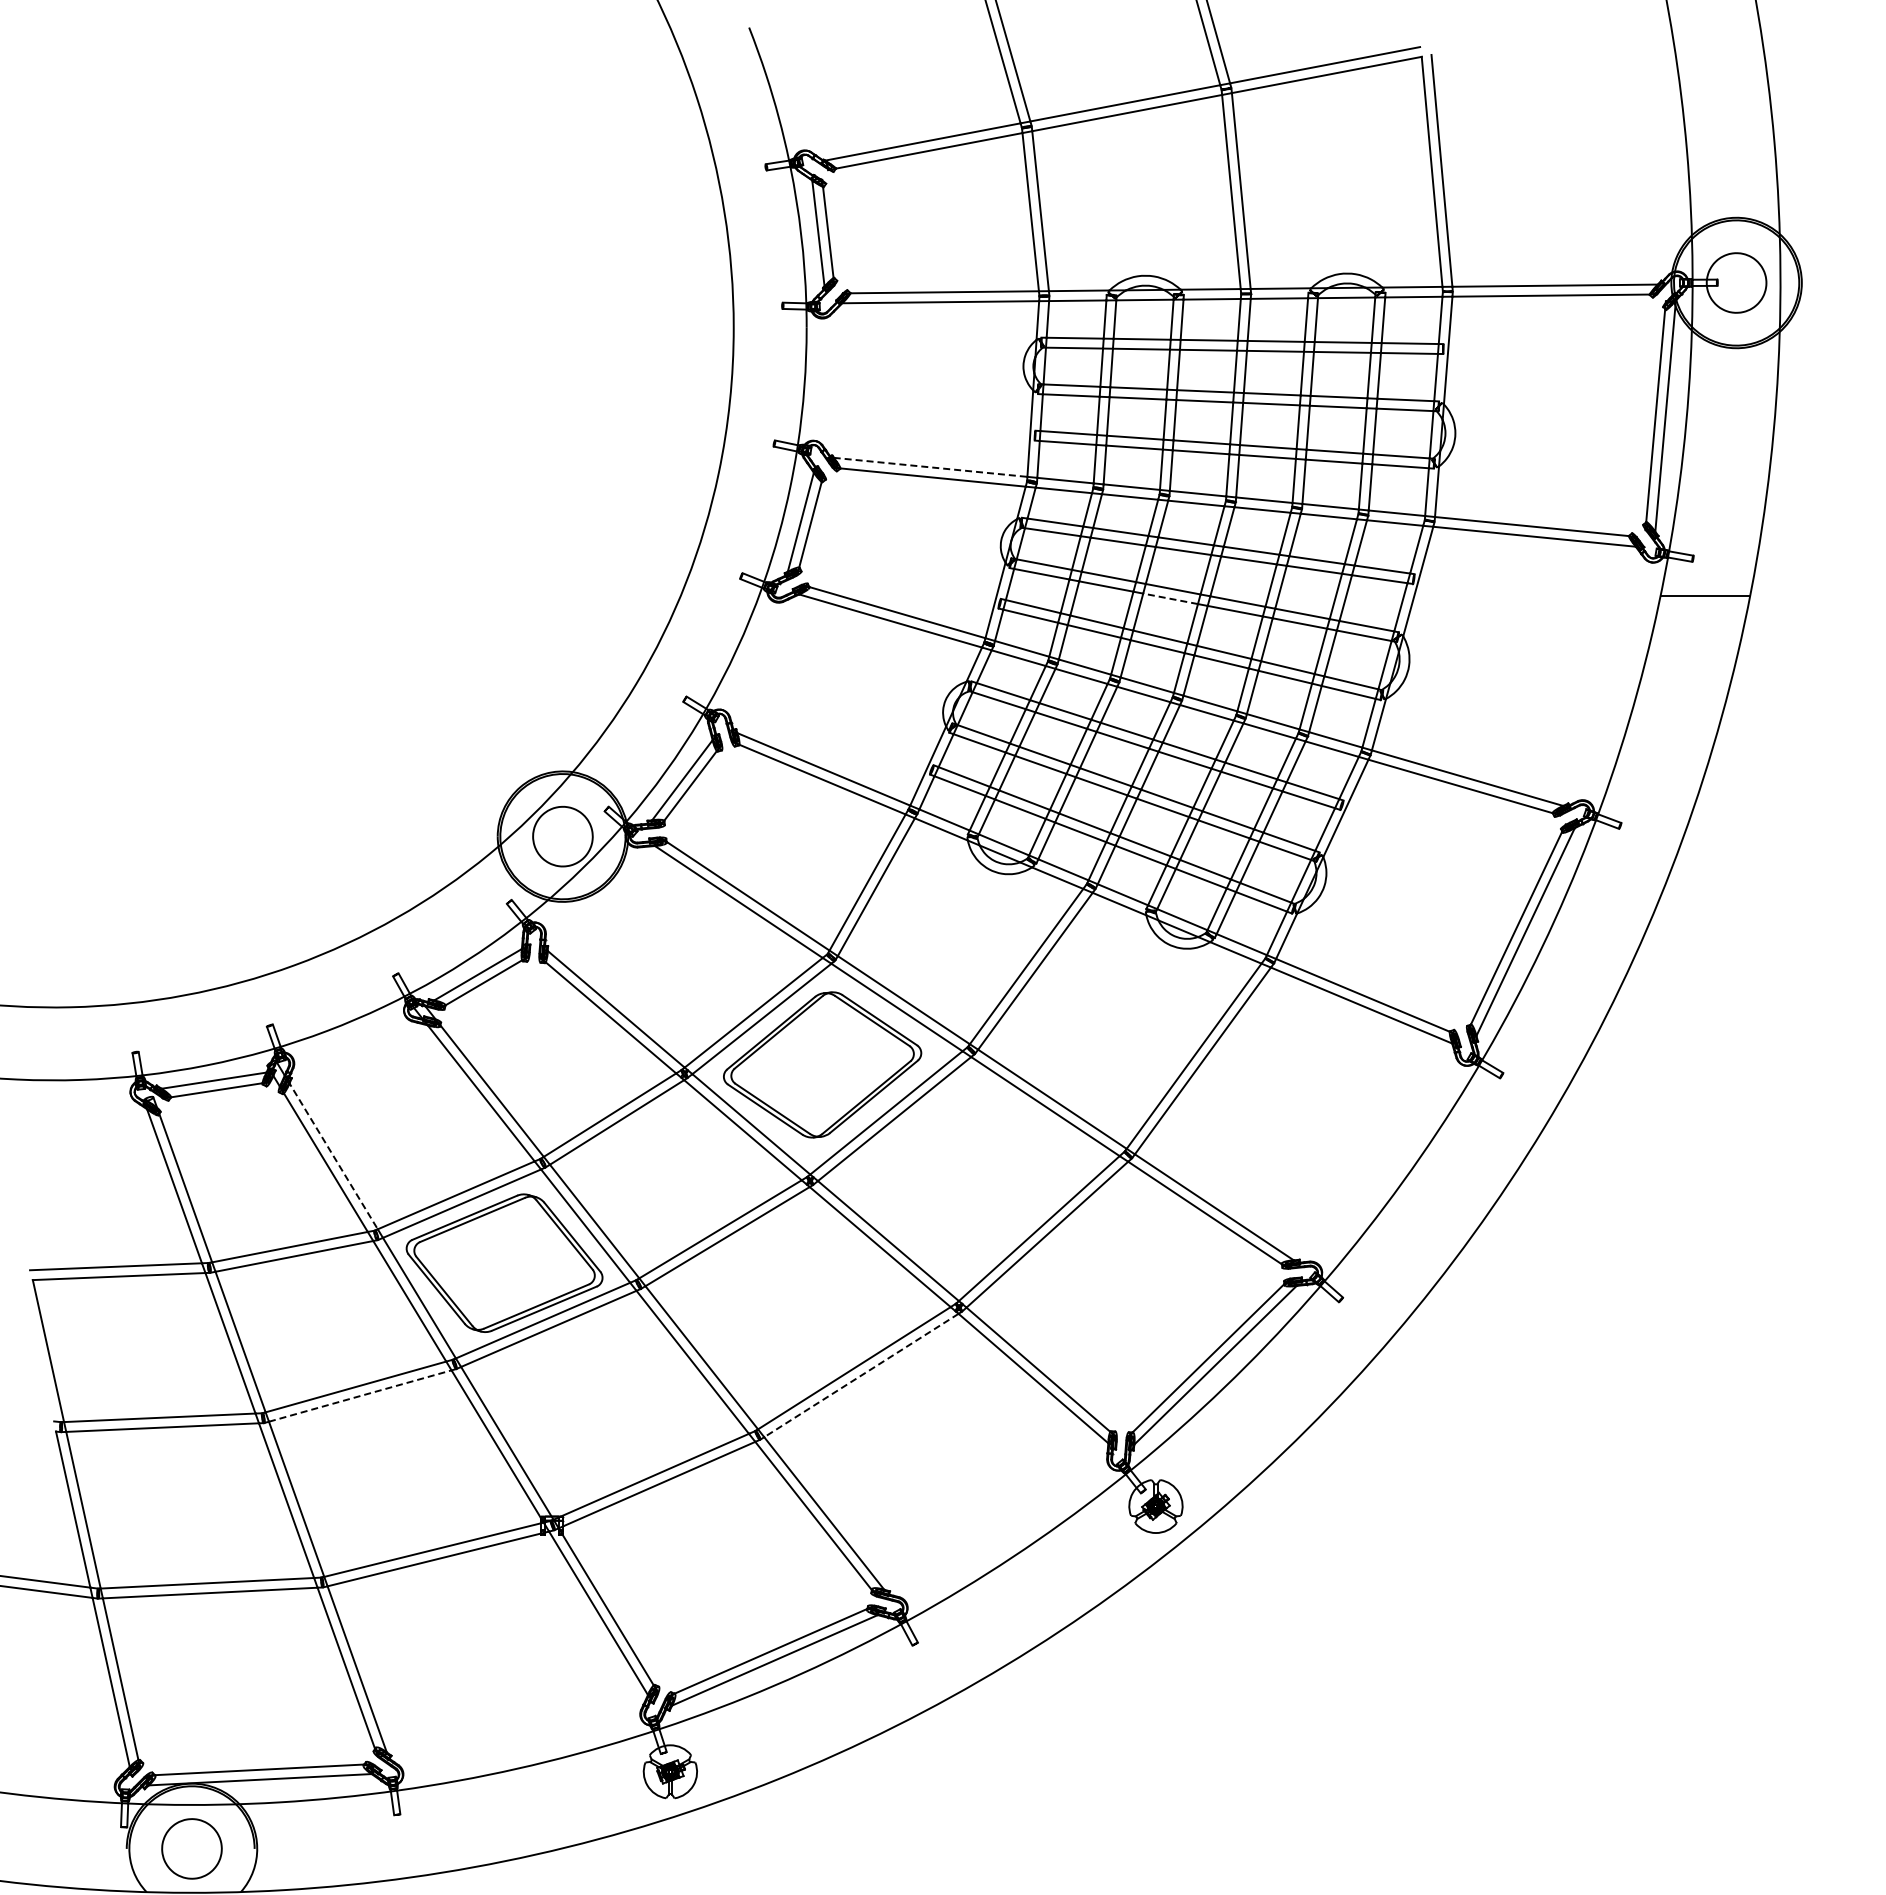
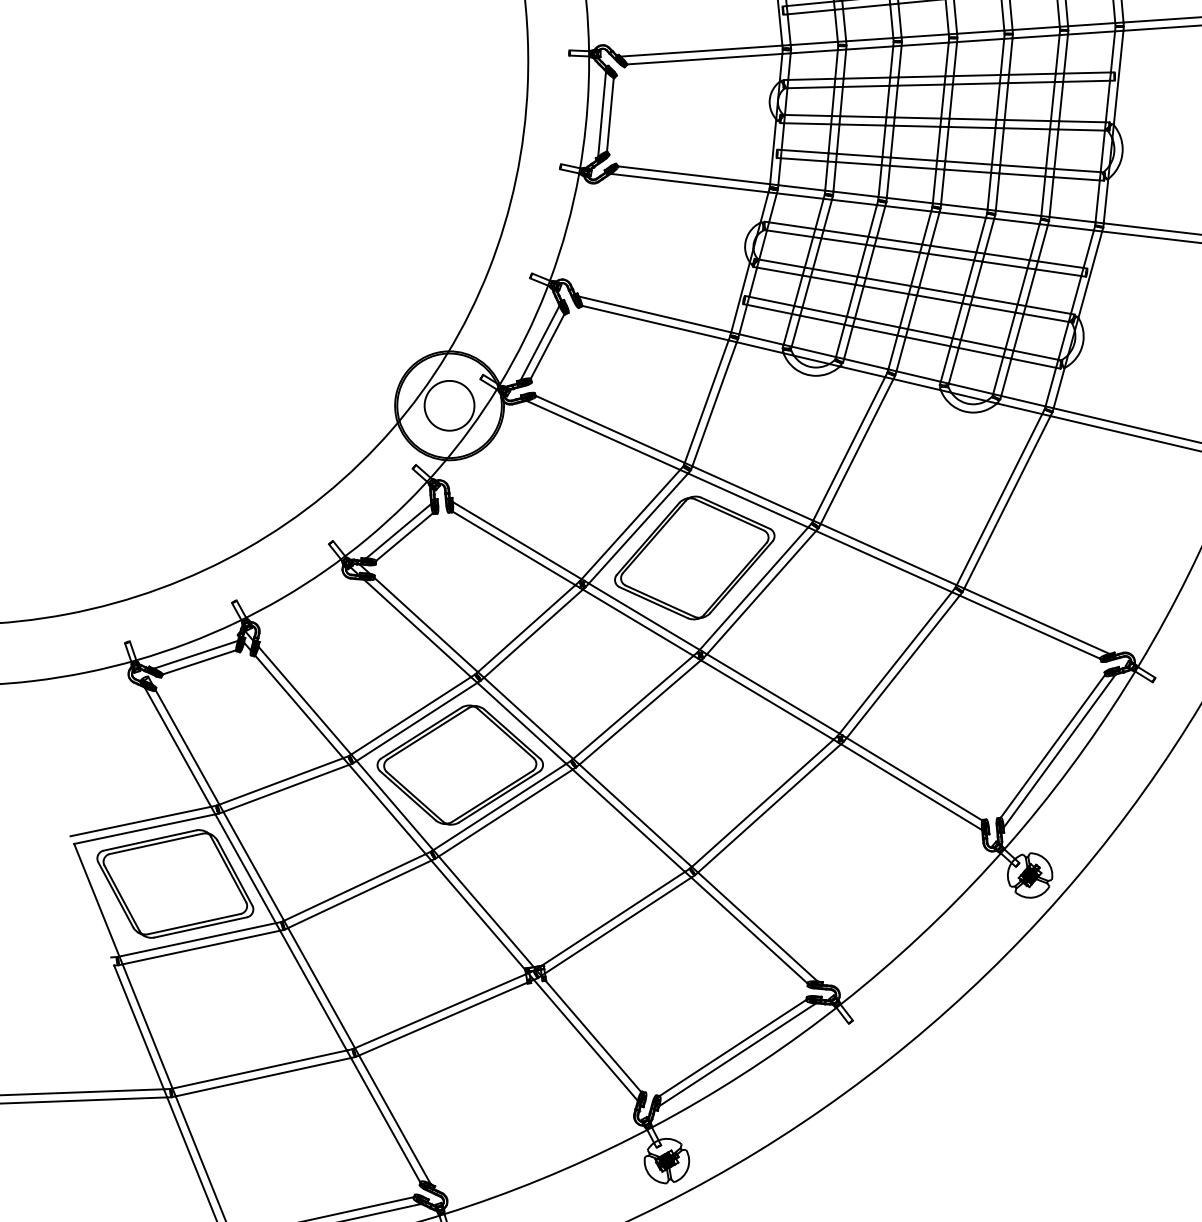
line: (931, 467) -> (702, 51), dashed -> solid
line: (1170, 598) -> (916, 126), dashed -> solid
line: (332, 1154) -> (303, 699), dashed -> solid
part: (144, 1347) -> (175, 884), added
line: (860, 1375) -> (768, 808), dashed -> solid
line: (360, 1396) -> (360, 894), dashed -> solid

